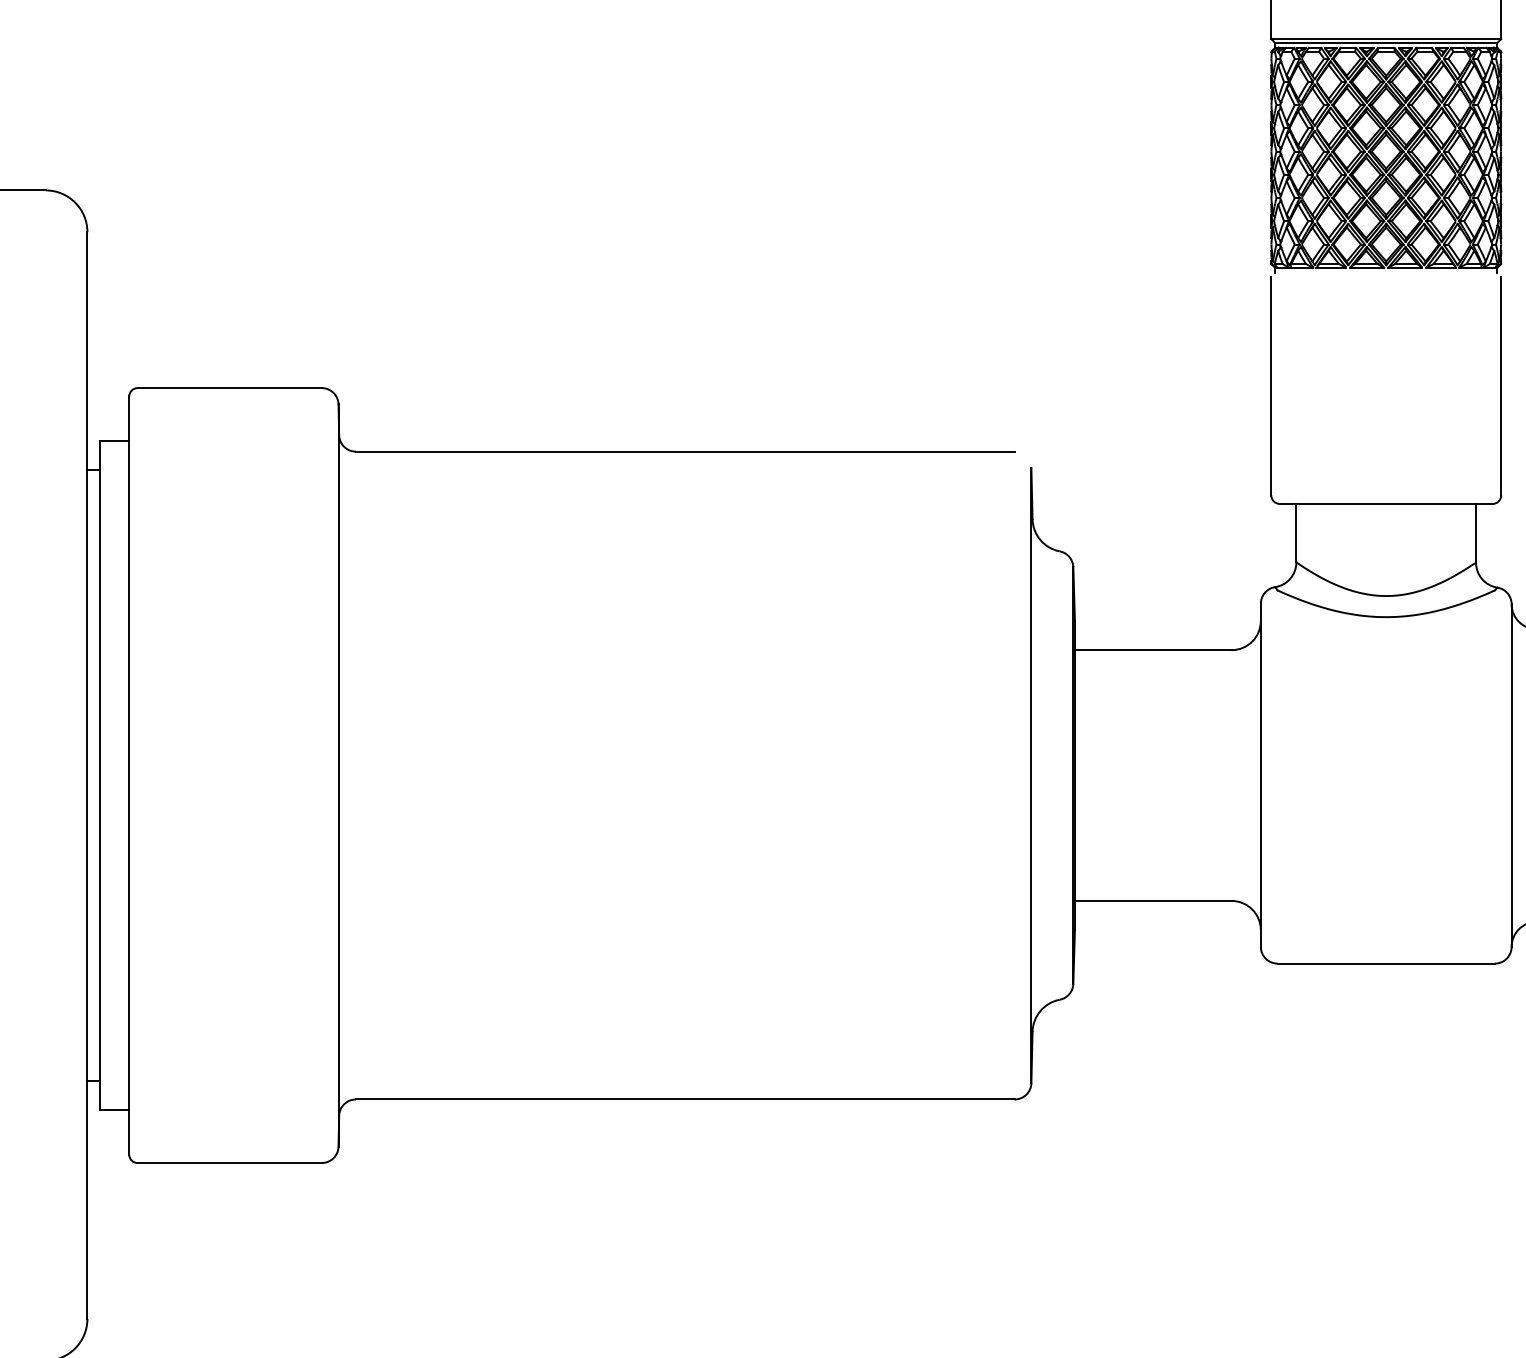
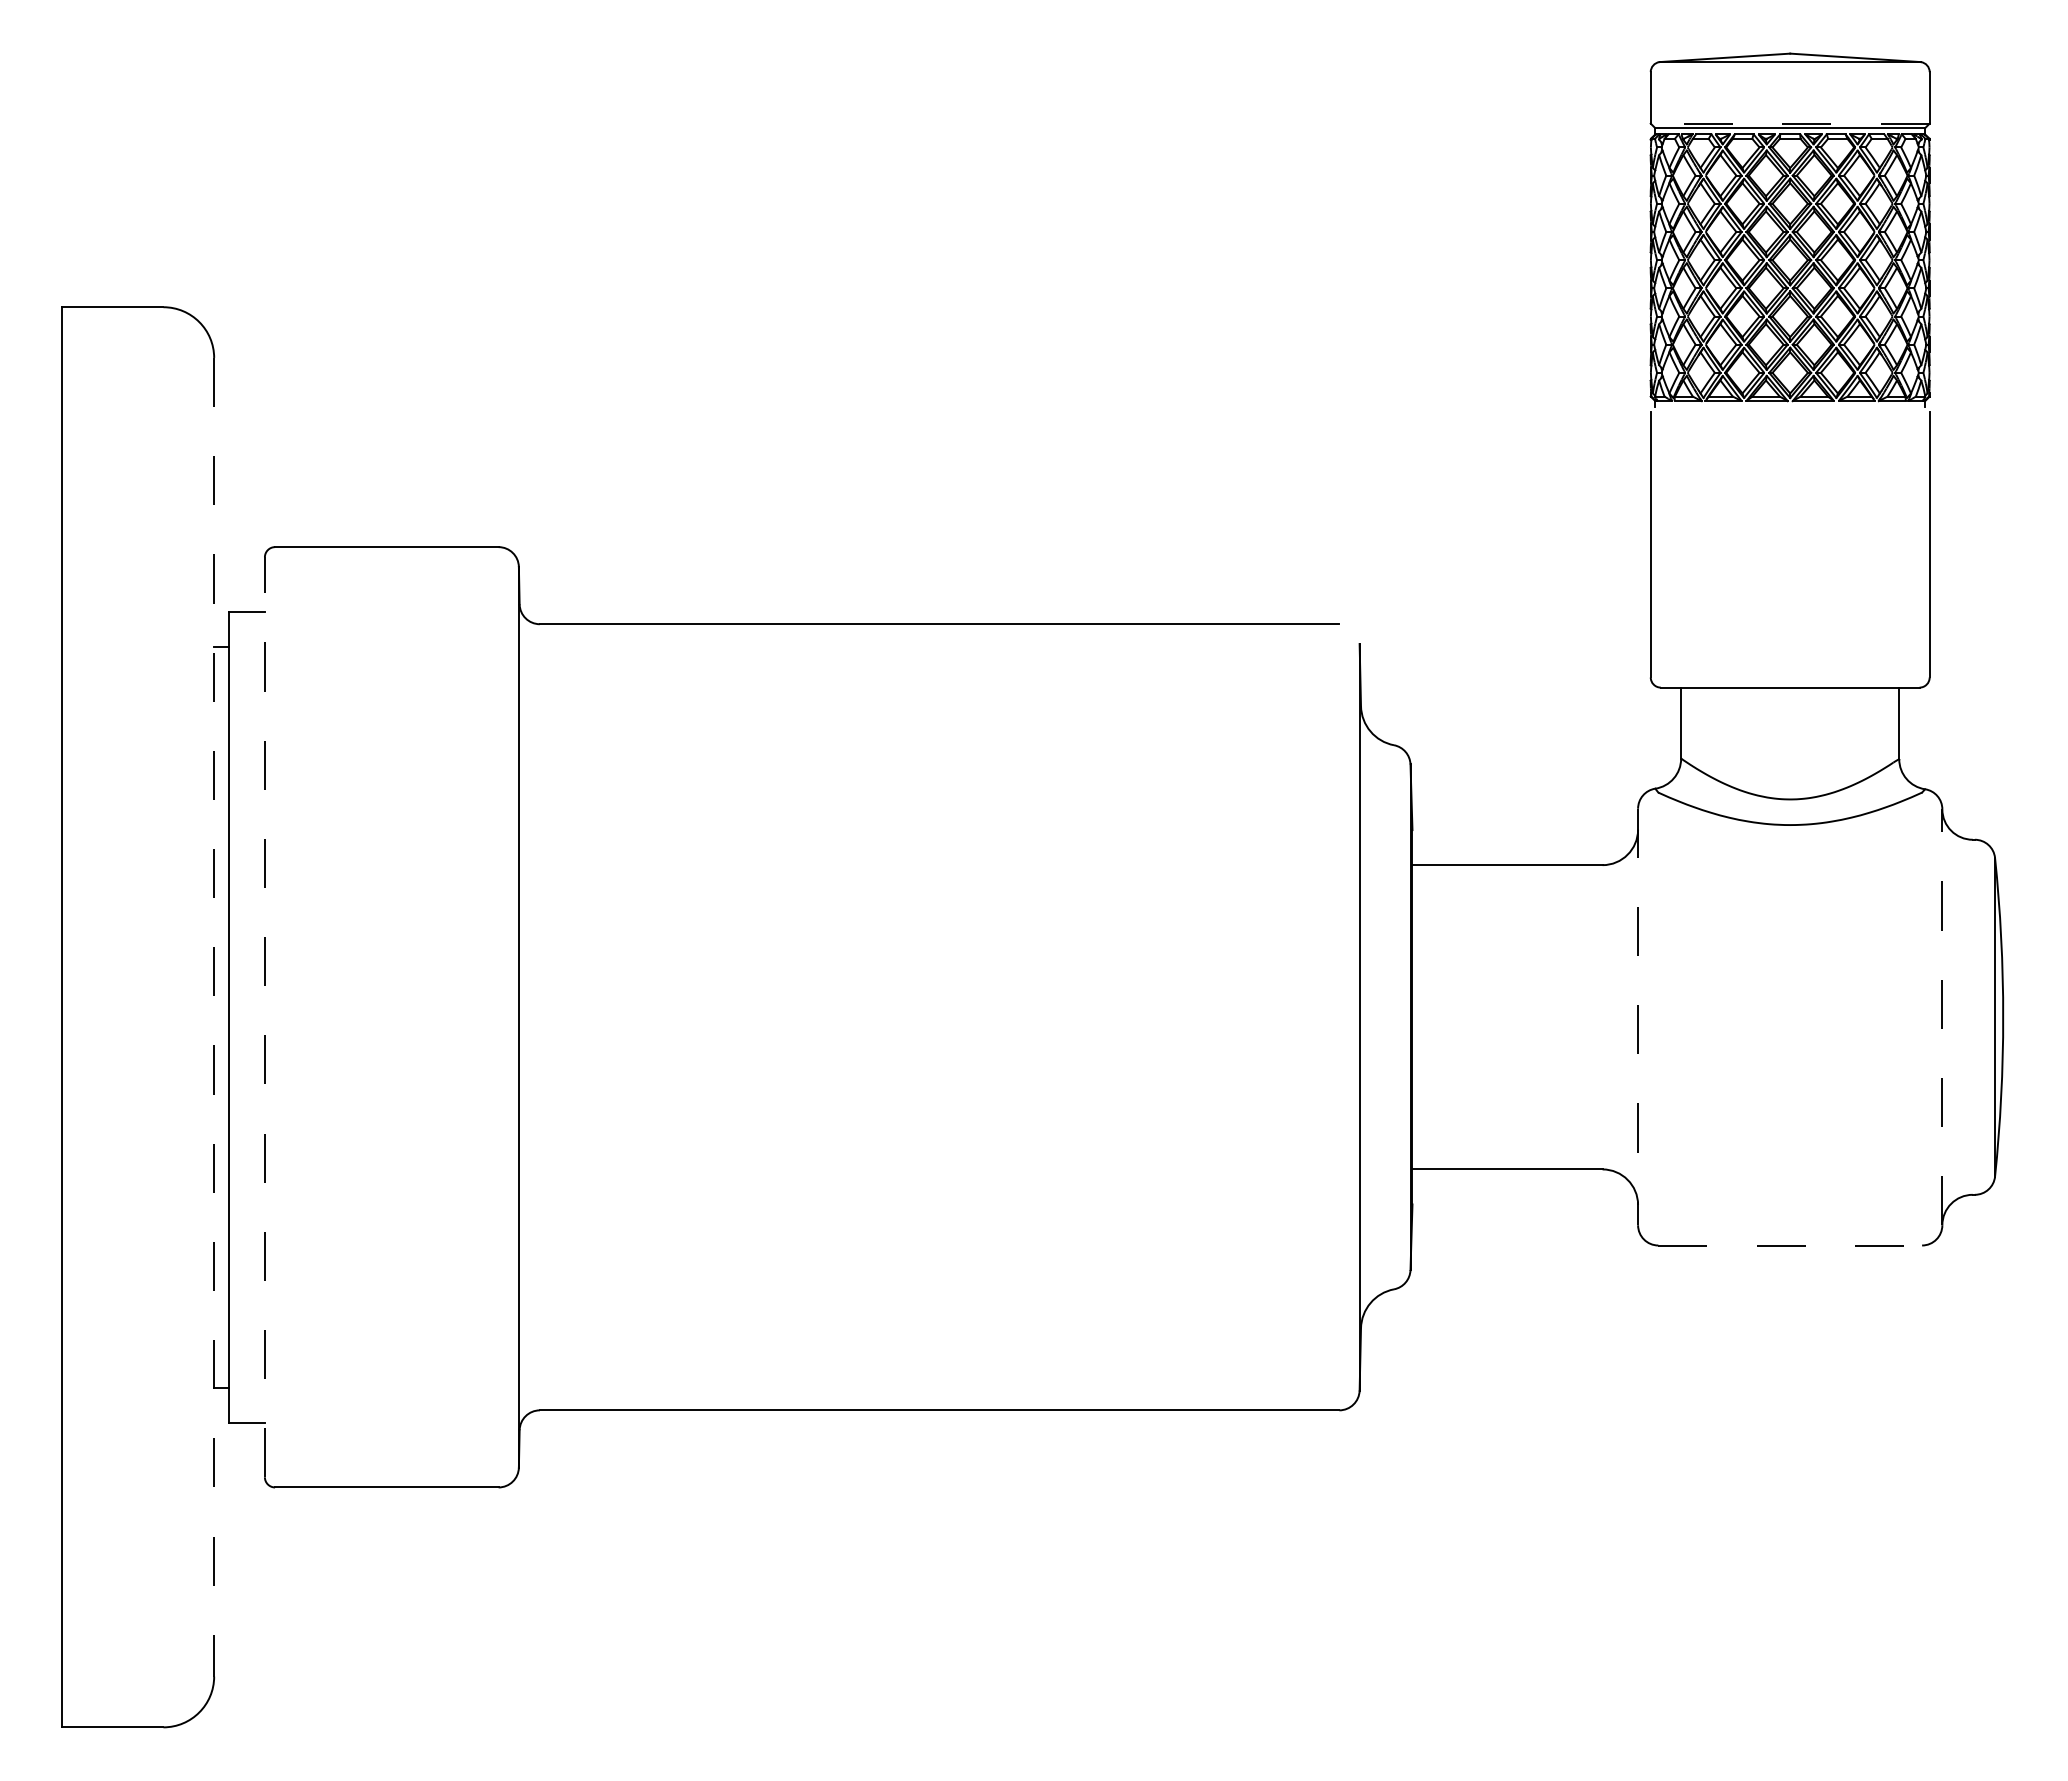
line: (1385, 38) -> (1789, 123), solid -> dashed
line: (128, 774) -> (264, 1016), solid -> dashed
line: (87, 775) -> (214, 1017), solid -> dashed
line: (1261, 775) -> (1638, 1017), solid -> dashed
line: (1511, 775) -> (1942, 1017), solid -> dashed
line: (1386, 963) -> (1790, 1245), solid -> dashed

